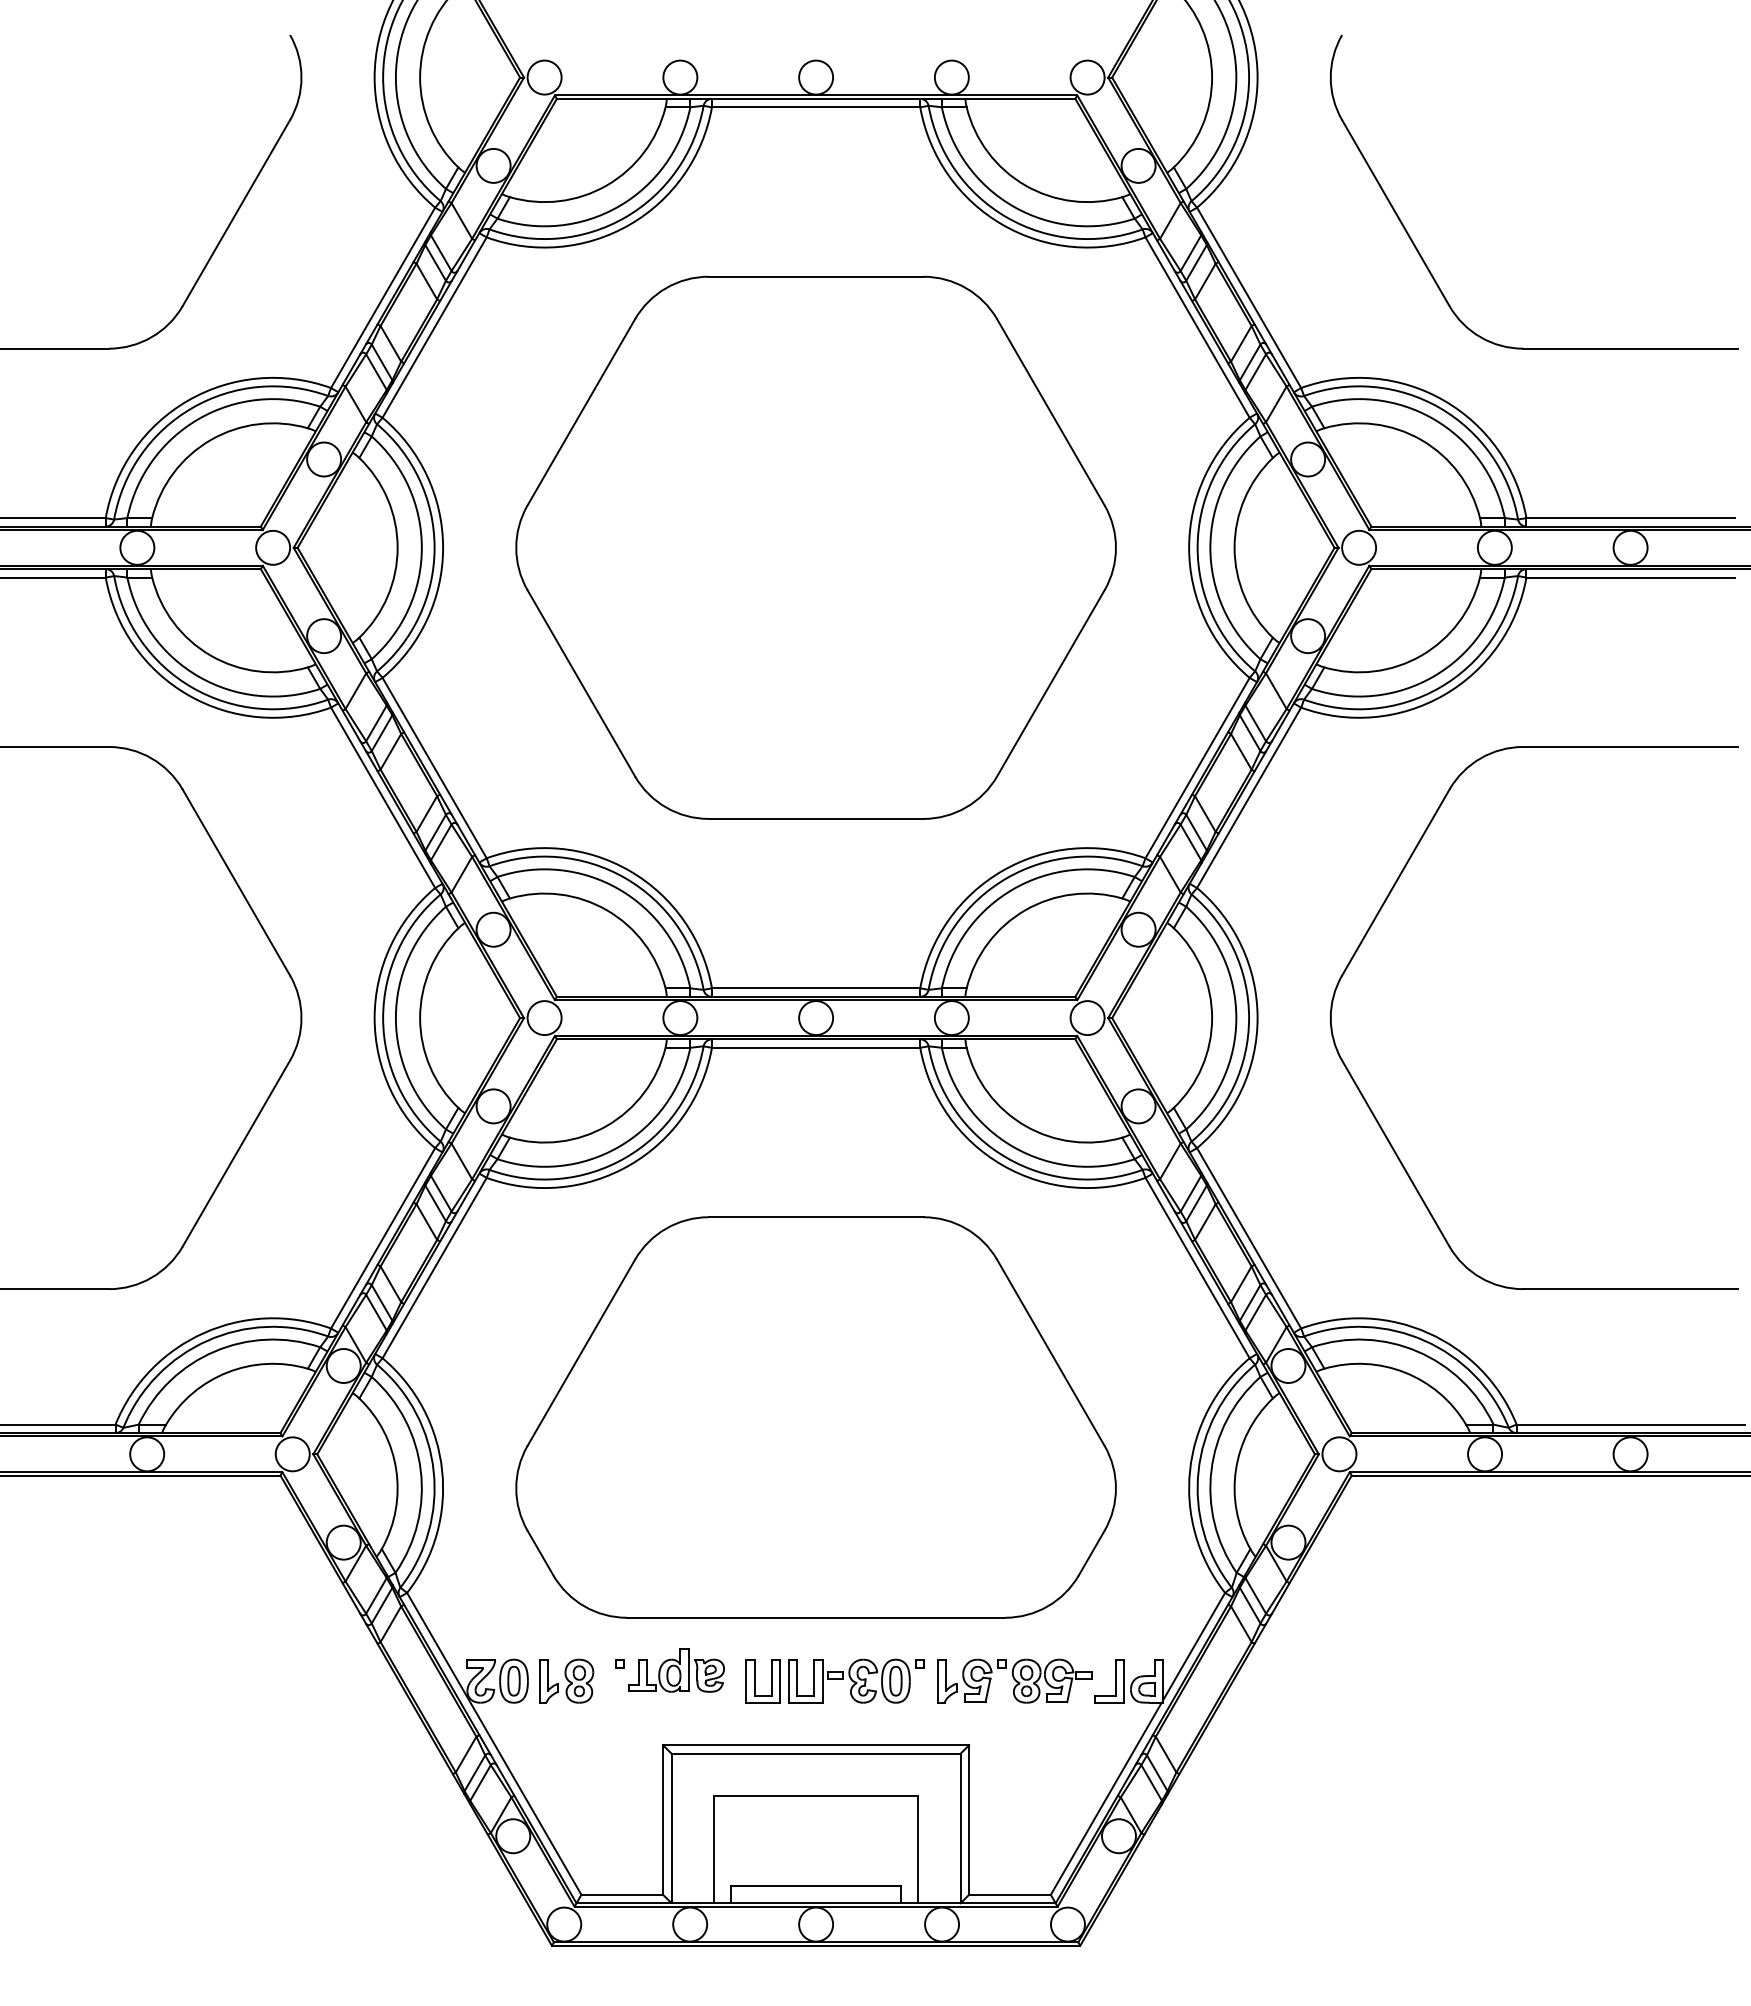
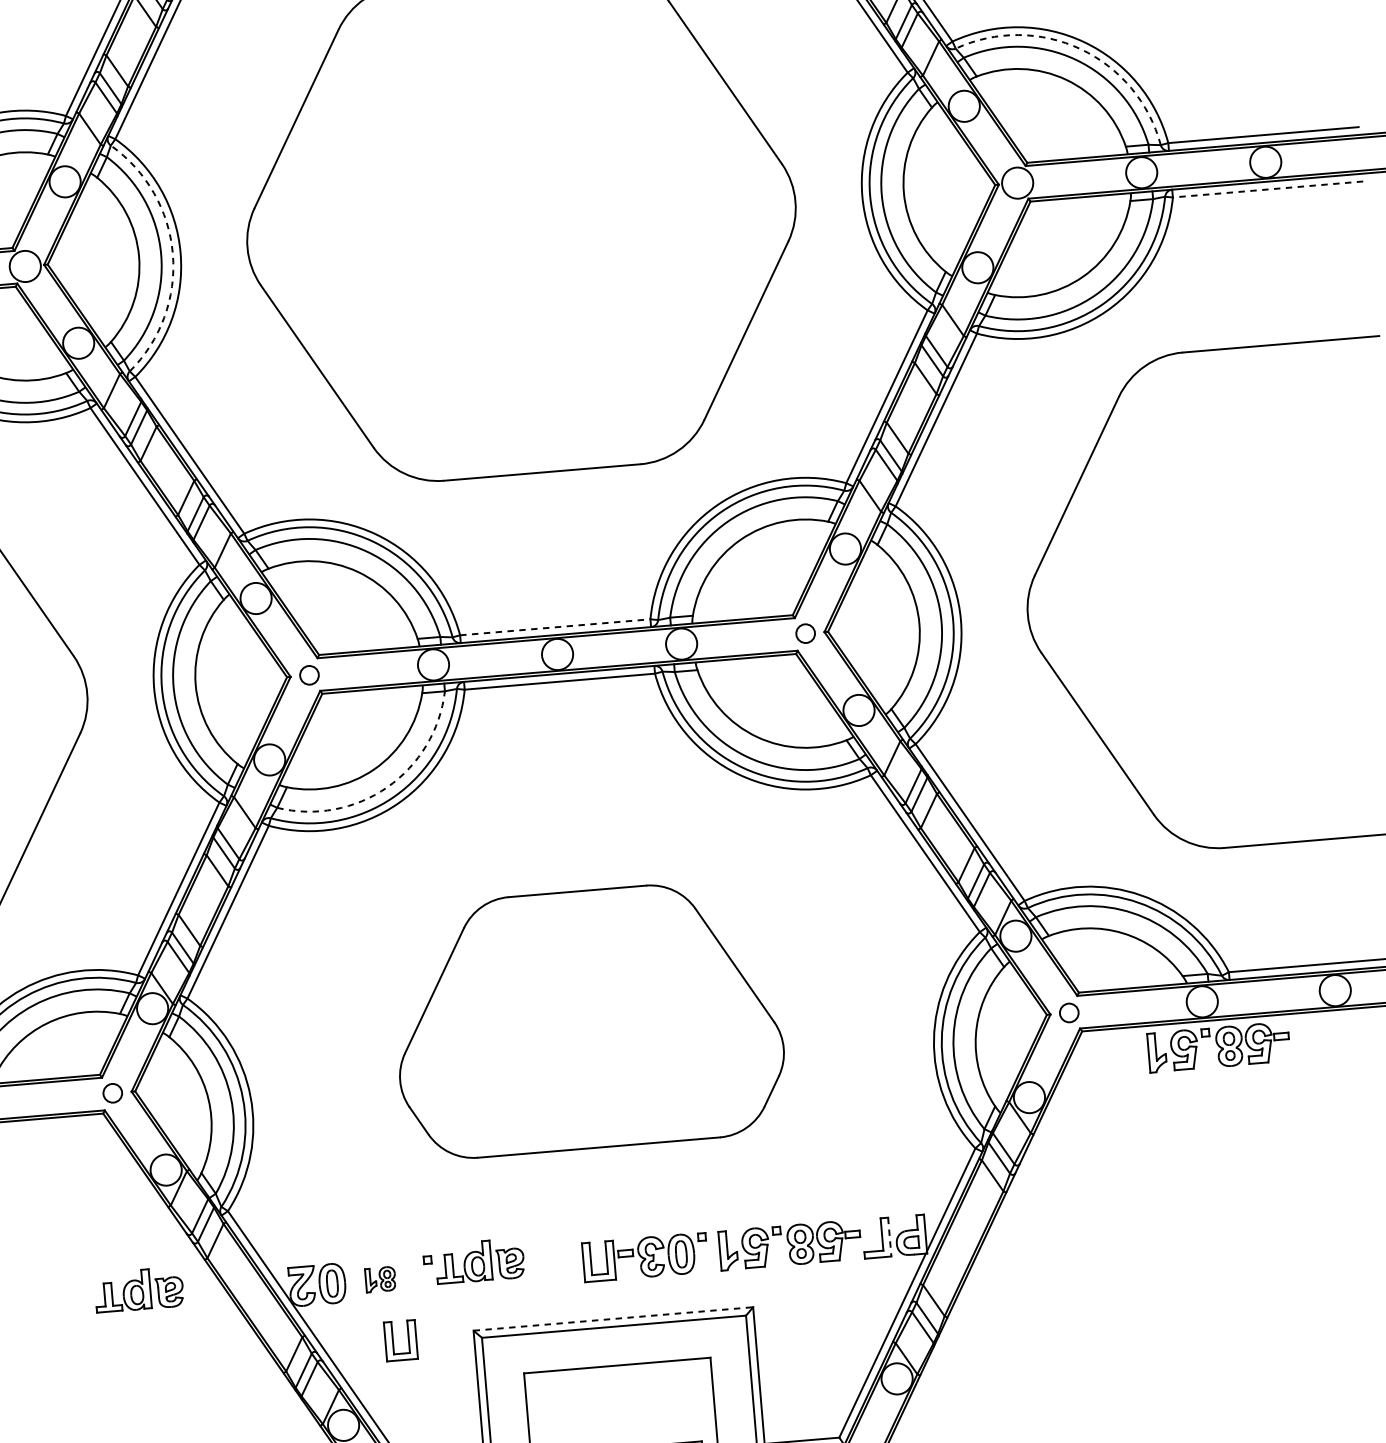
arc: (1439, 407) -> (1080, 48), solid -> dashed
arc: (434, 547) -> (172, 253), solid -> dashed
line: (1630, 577) -> (1267, 189), solid -> dashed
line: (816, 988) -> (555, 627), solid -> dashed
circle: (544, 1018) -> (309, 675), size x0.6
circle: (1087, 1018) -> (805, 634), size x0.6
arc: (618, 1146) -> (386, 787), solid -> dashed
part: (815, 1417) -> (587, 1019), size x0.7
circle: (292, 1454) -> (112, 1093), size x0.6
circle: (1339, 1454) -> (1069, 1013), size x0.6
part: (1498, 1504) -> (1218, 1046), added
part: (303, 1670) -> (139, 1290), added
part: (566, 1680) -> (380, 1278), size x0.6
part: (755, 1681) -> (393, 1341), moved
line: (1123, 1681) -> (889, 1237), solid -> dashed
line: (816, 1745) -> (613, 1319), solid -> dashed

